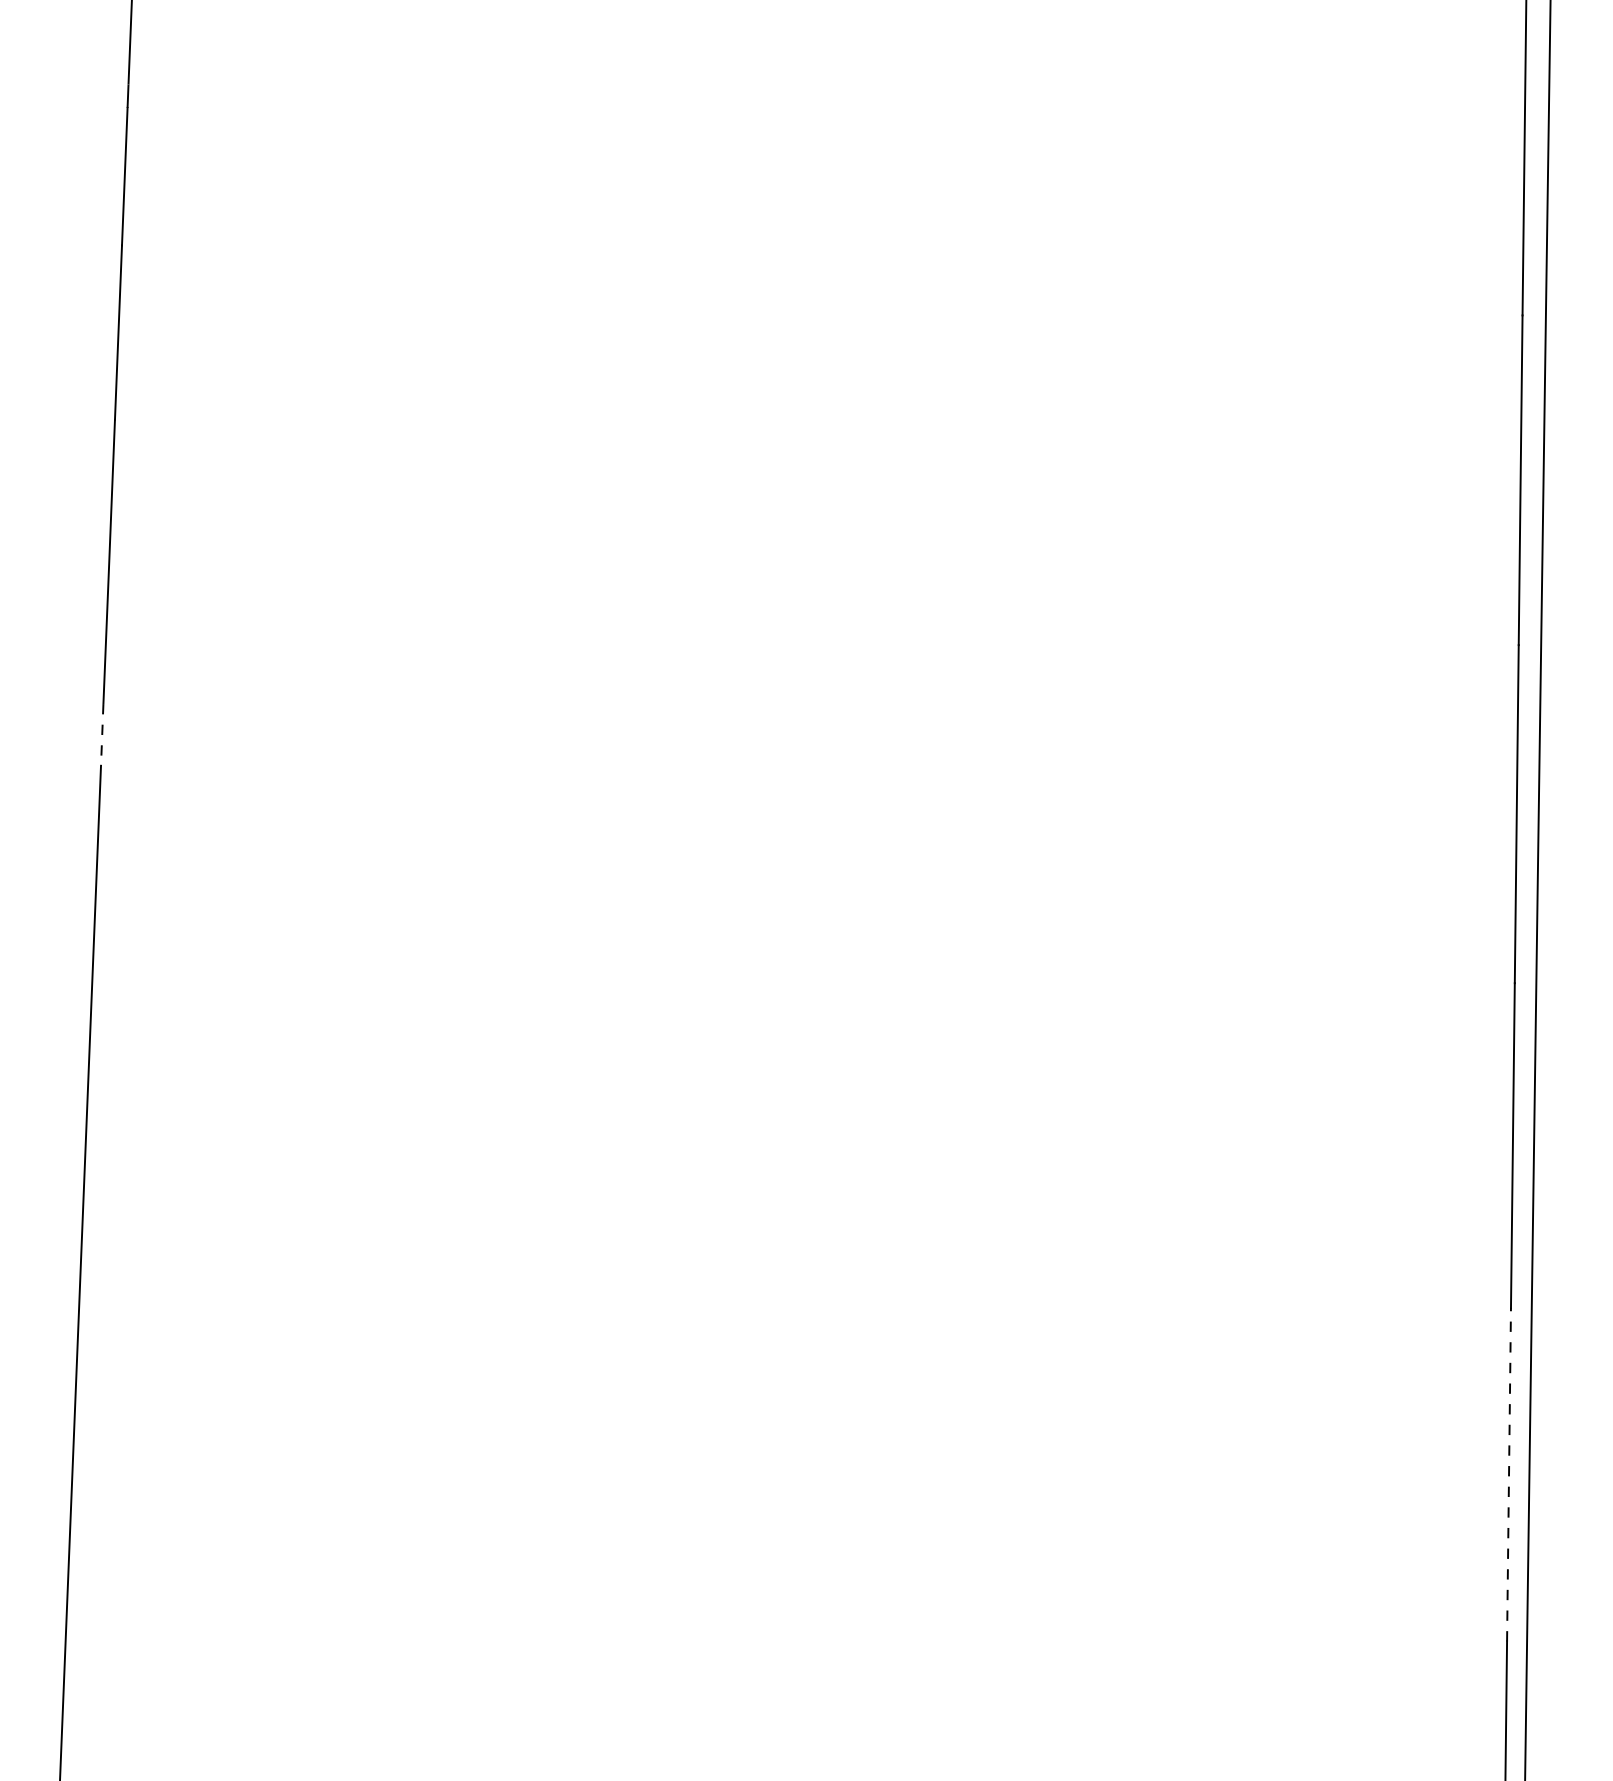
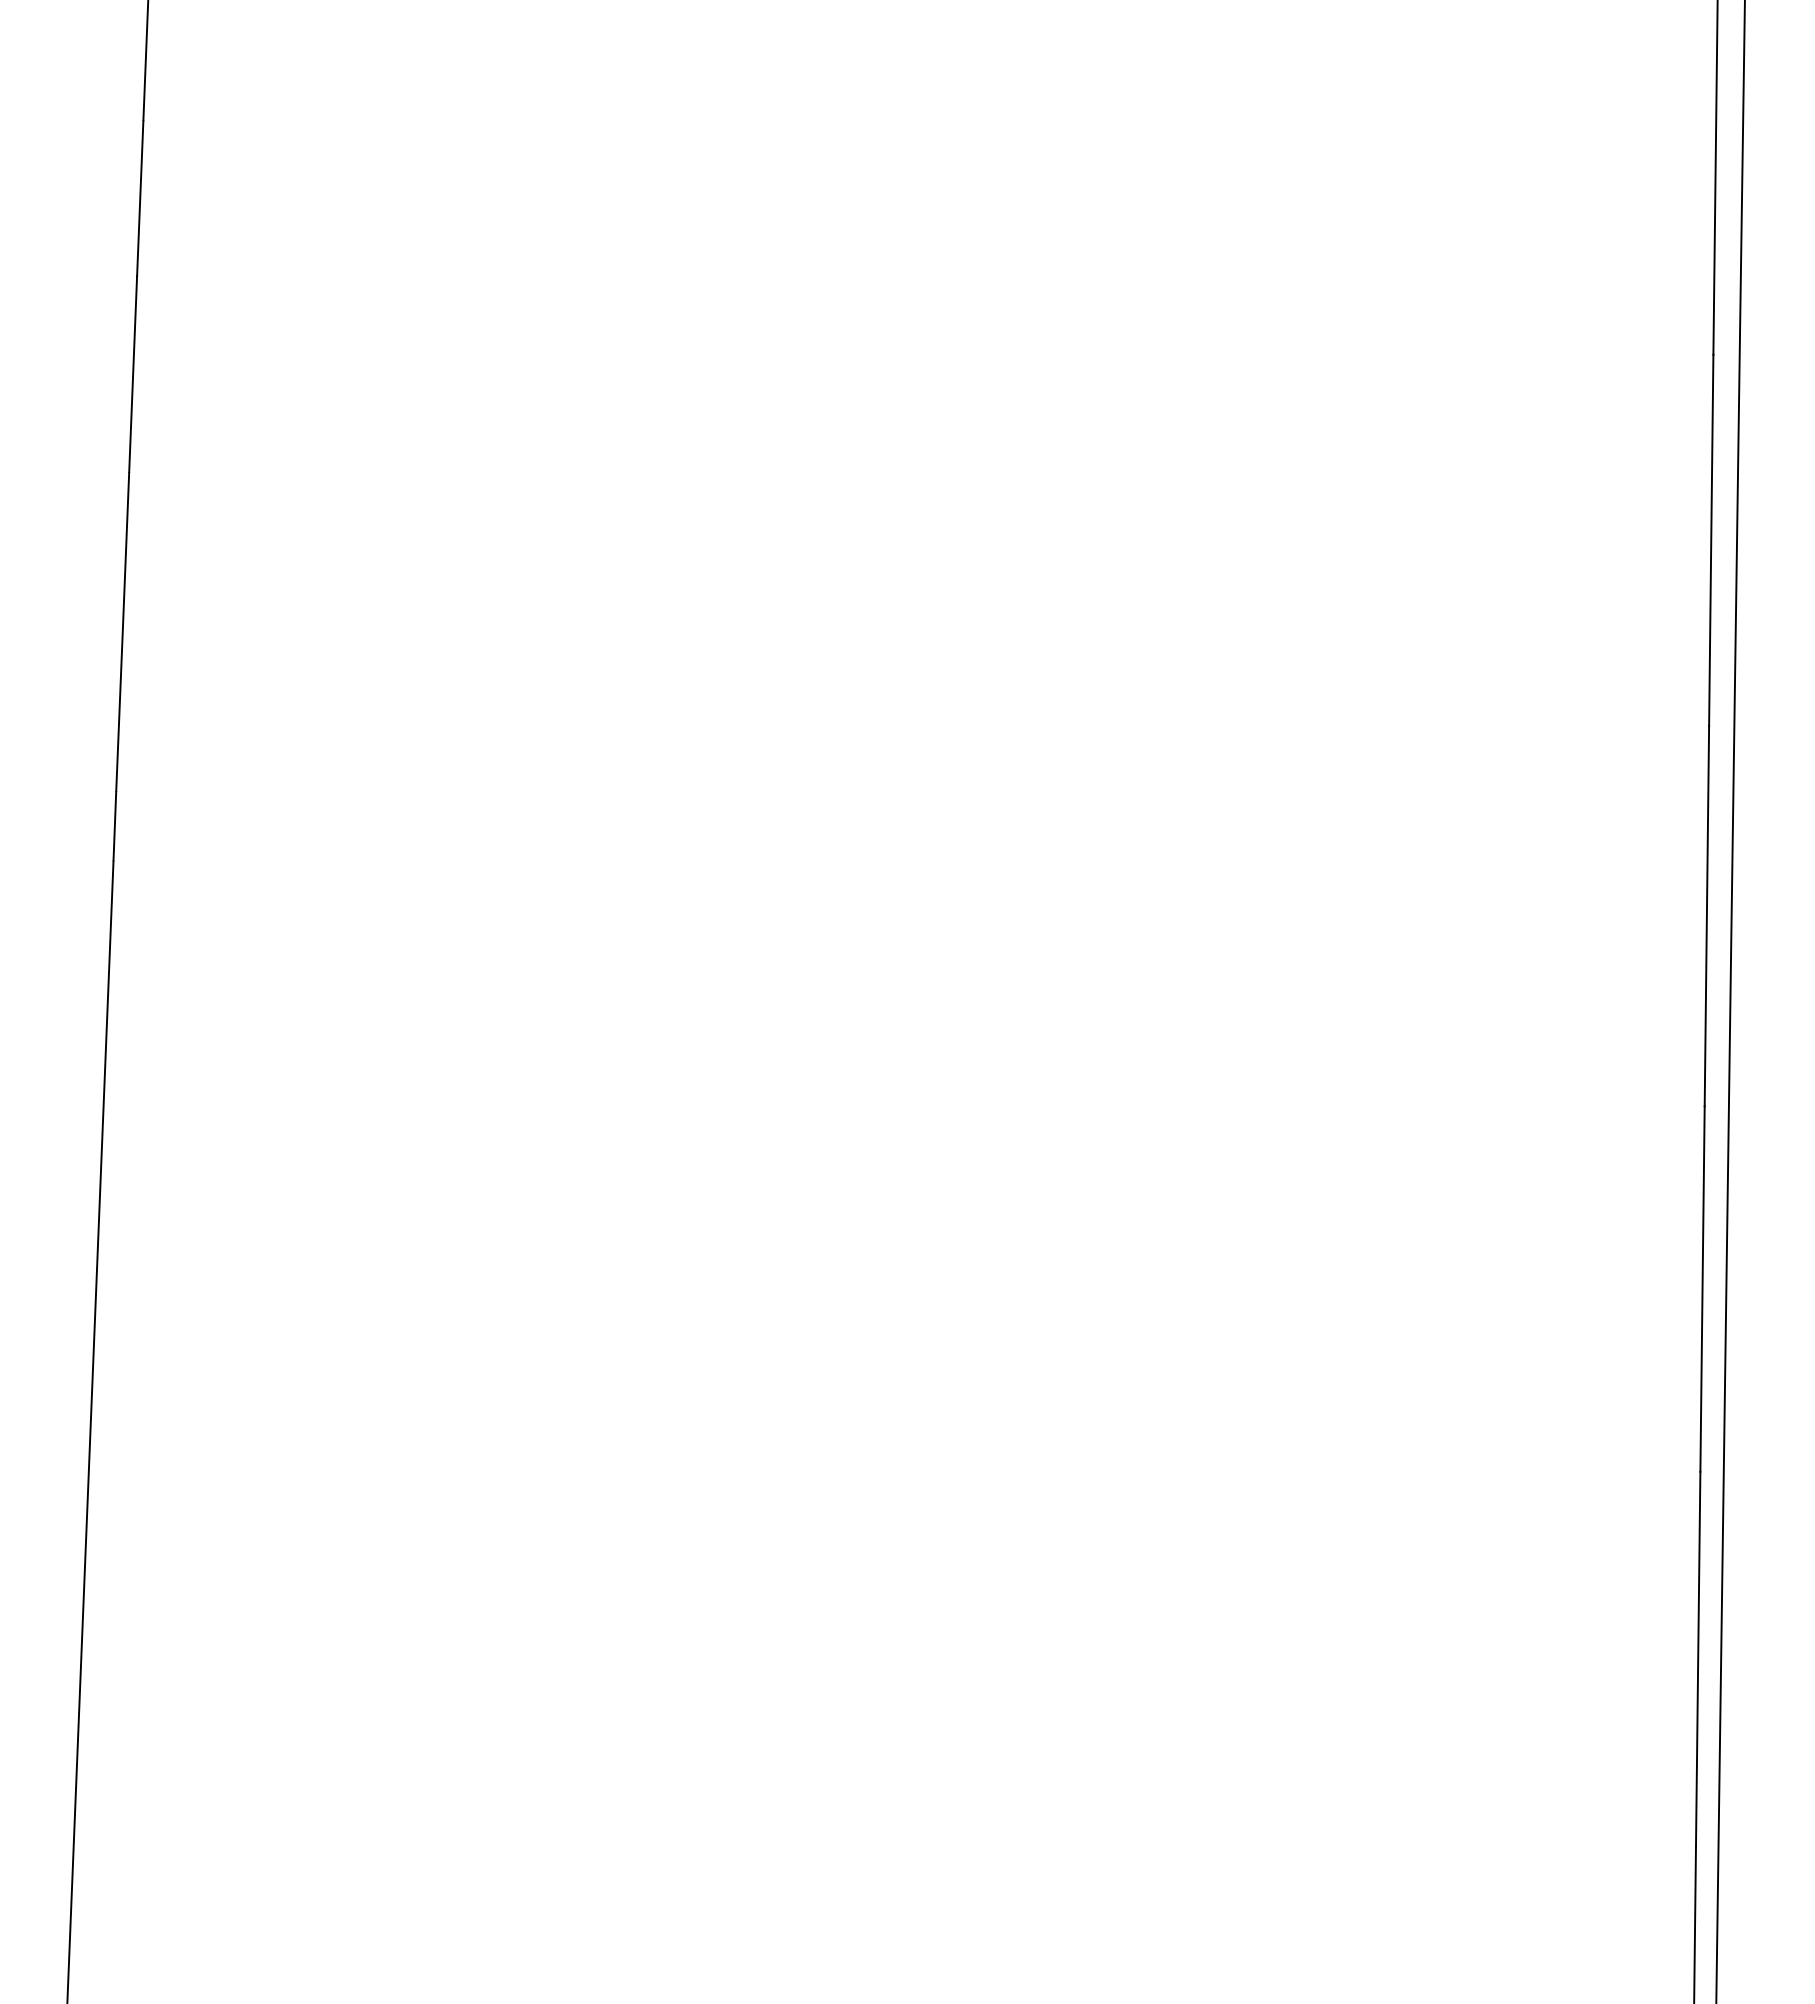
line: (101, 734) -> (114, 826), dashed -> solid
line: (1509, 1474) -> (1698, 1659), dashed -> solid

